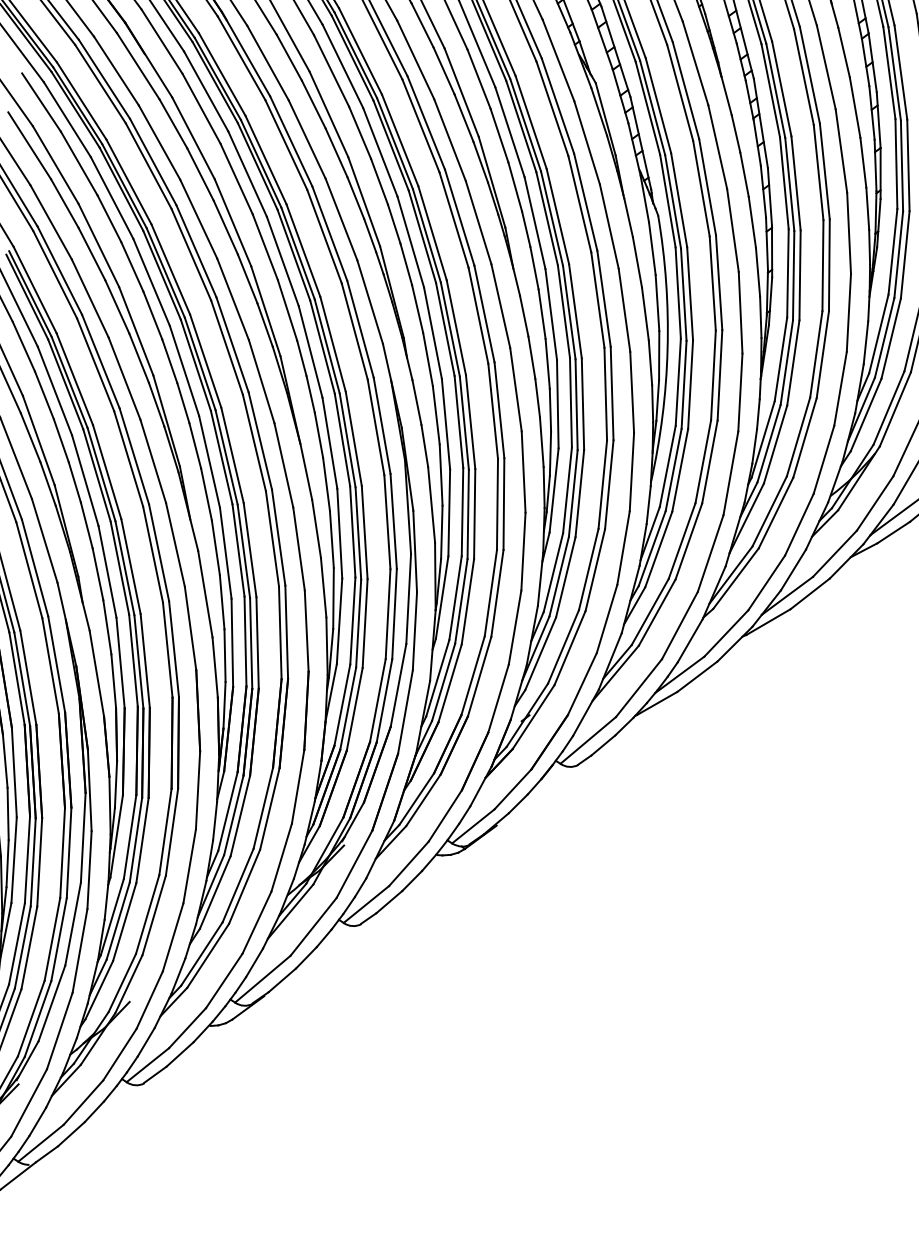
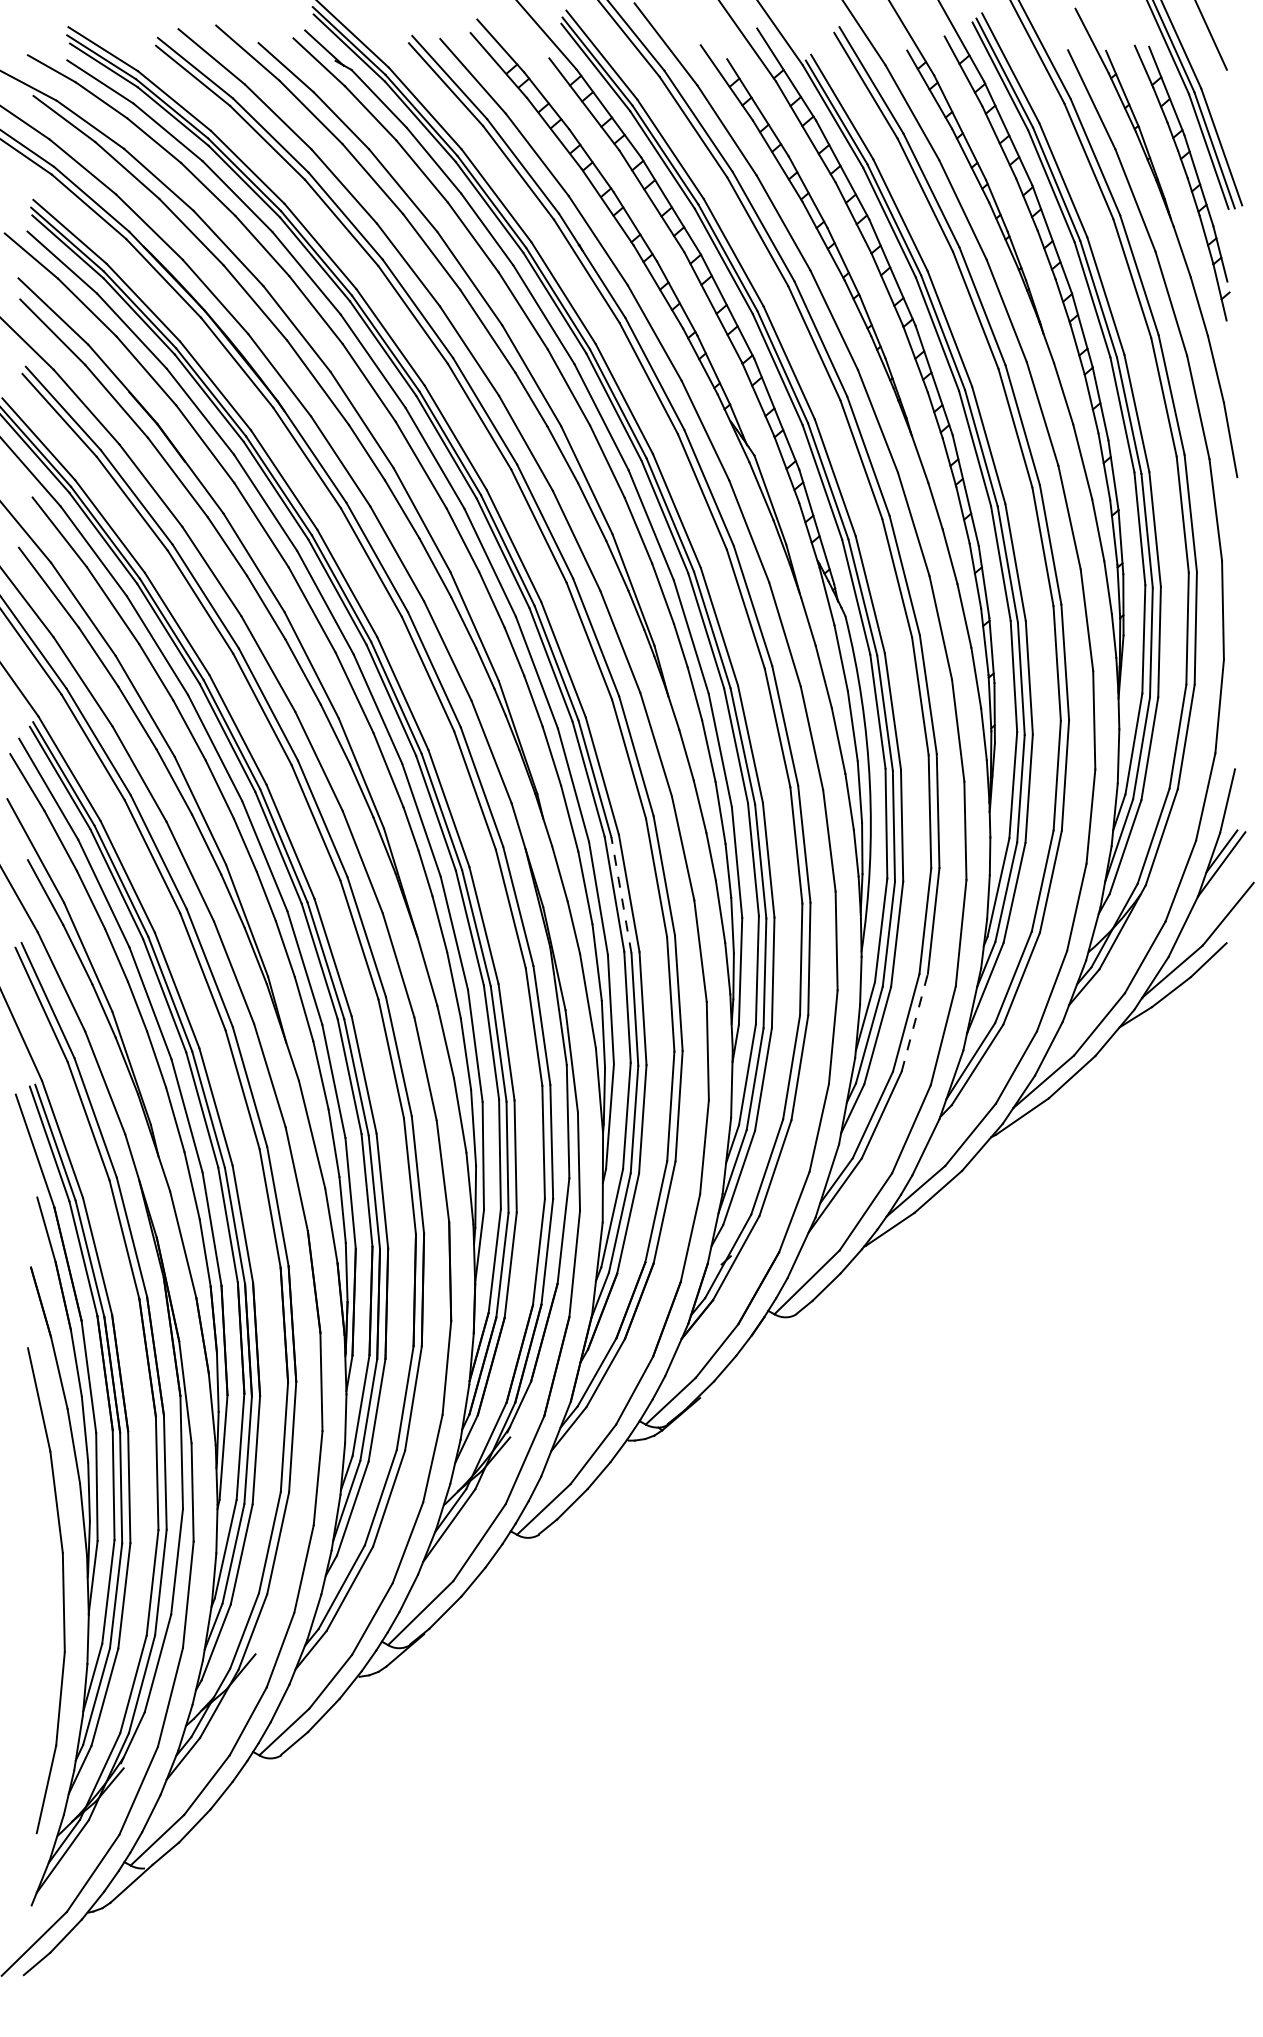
line: (464, 423) -> (621, 895), solid -> dashed
line: (688, 541) -> (914, 1022), solid -> dashed

